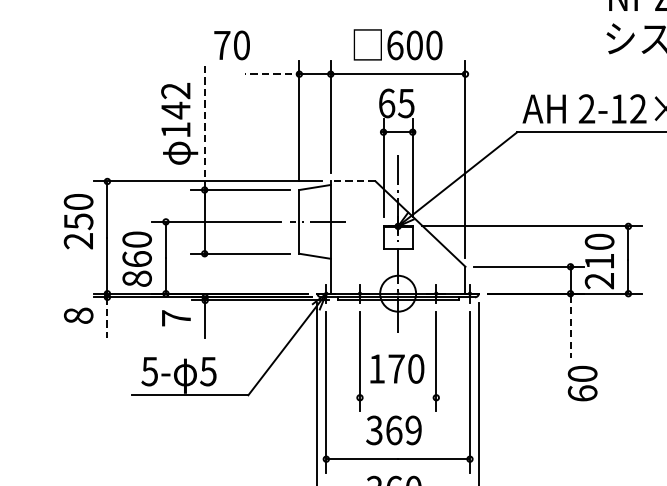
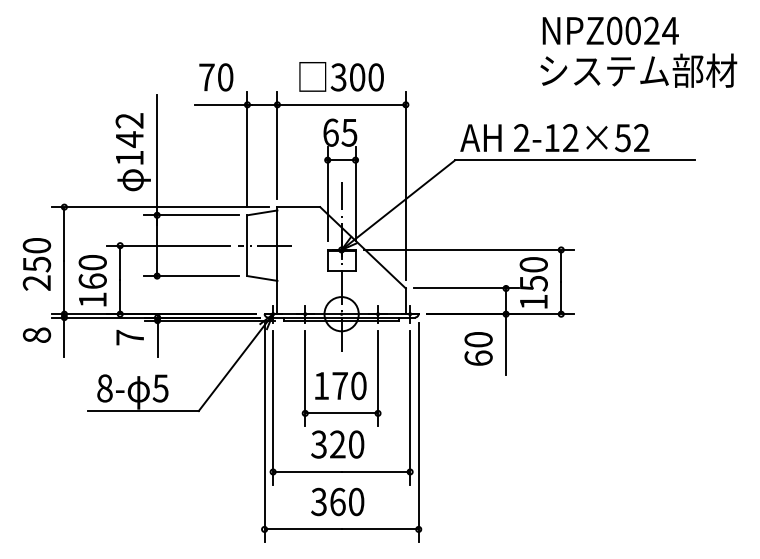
text: (232, 45) -> (216, 77), moved
text: (394, 45) -> (338, 77), 600 -> 300
line: (274, 73) -> (223, 104), dashed -> solid
line: (205, 132) -> (157, 160), dashed -> solid
line: (352, 181) -> (298, 207), dashed -> solid
text: (78, 221) -> (36, 264), moved
text: (599, 270) -> (533, 292), 210 -> 150
text: (136, 278) -> (92, 299), 860 -> 160
line: (107, 318) -> (64, 337), dashed -> solid
line: (571, 326) -> (506, 345), dashed -> solid
text: (149, 371) -> (104, 388), 5- -> 8-
text: (582, 383) -> (478, 348), moved
line: (397, 397) -> (341, 413), added
text: (404, 430) -> (347, 444), 369 -> 320

